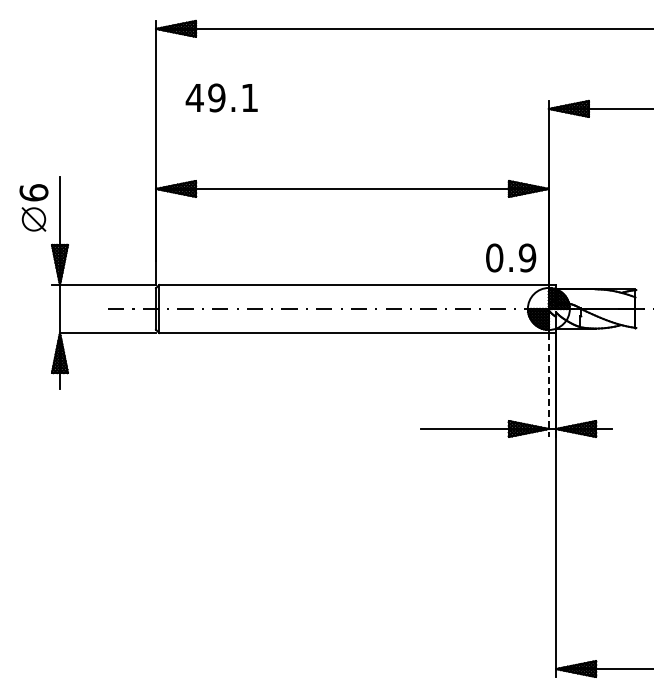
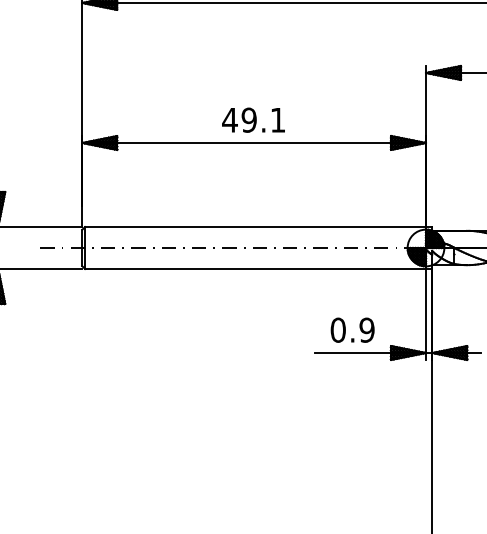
text: (221, 97) -> (253, 119), moved
text: (511, 257) -> (353, 329), moved
line: (548, 385) -> (425, 314), dashed -> solid

